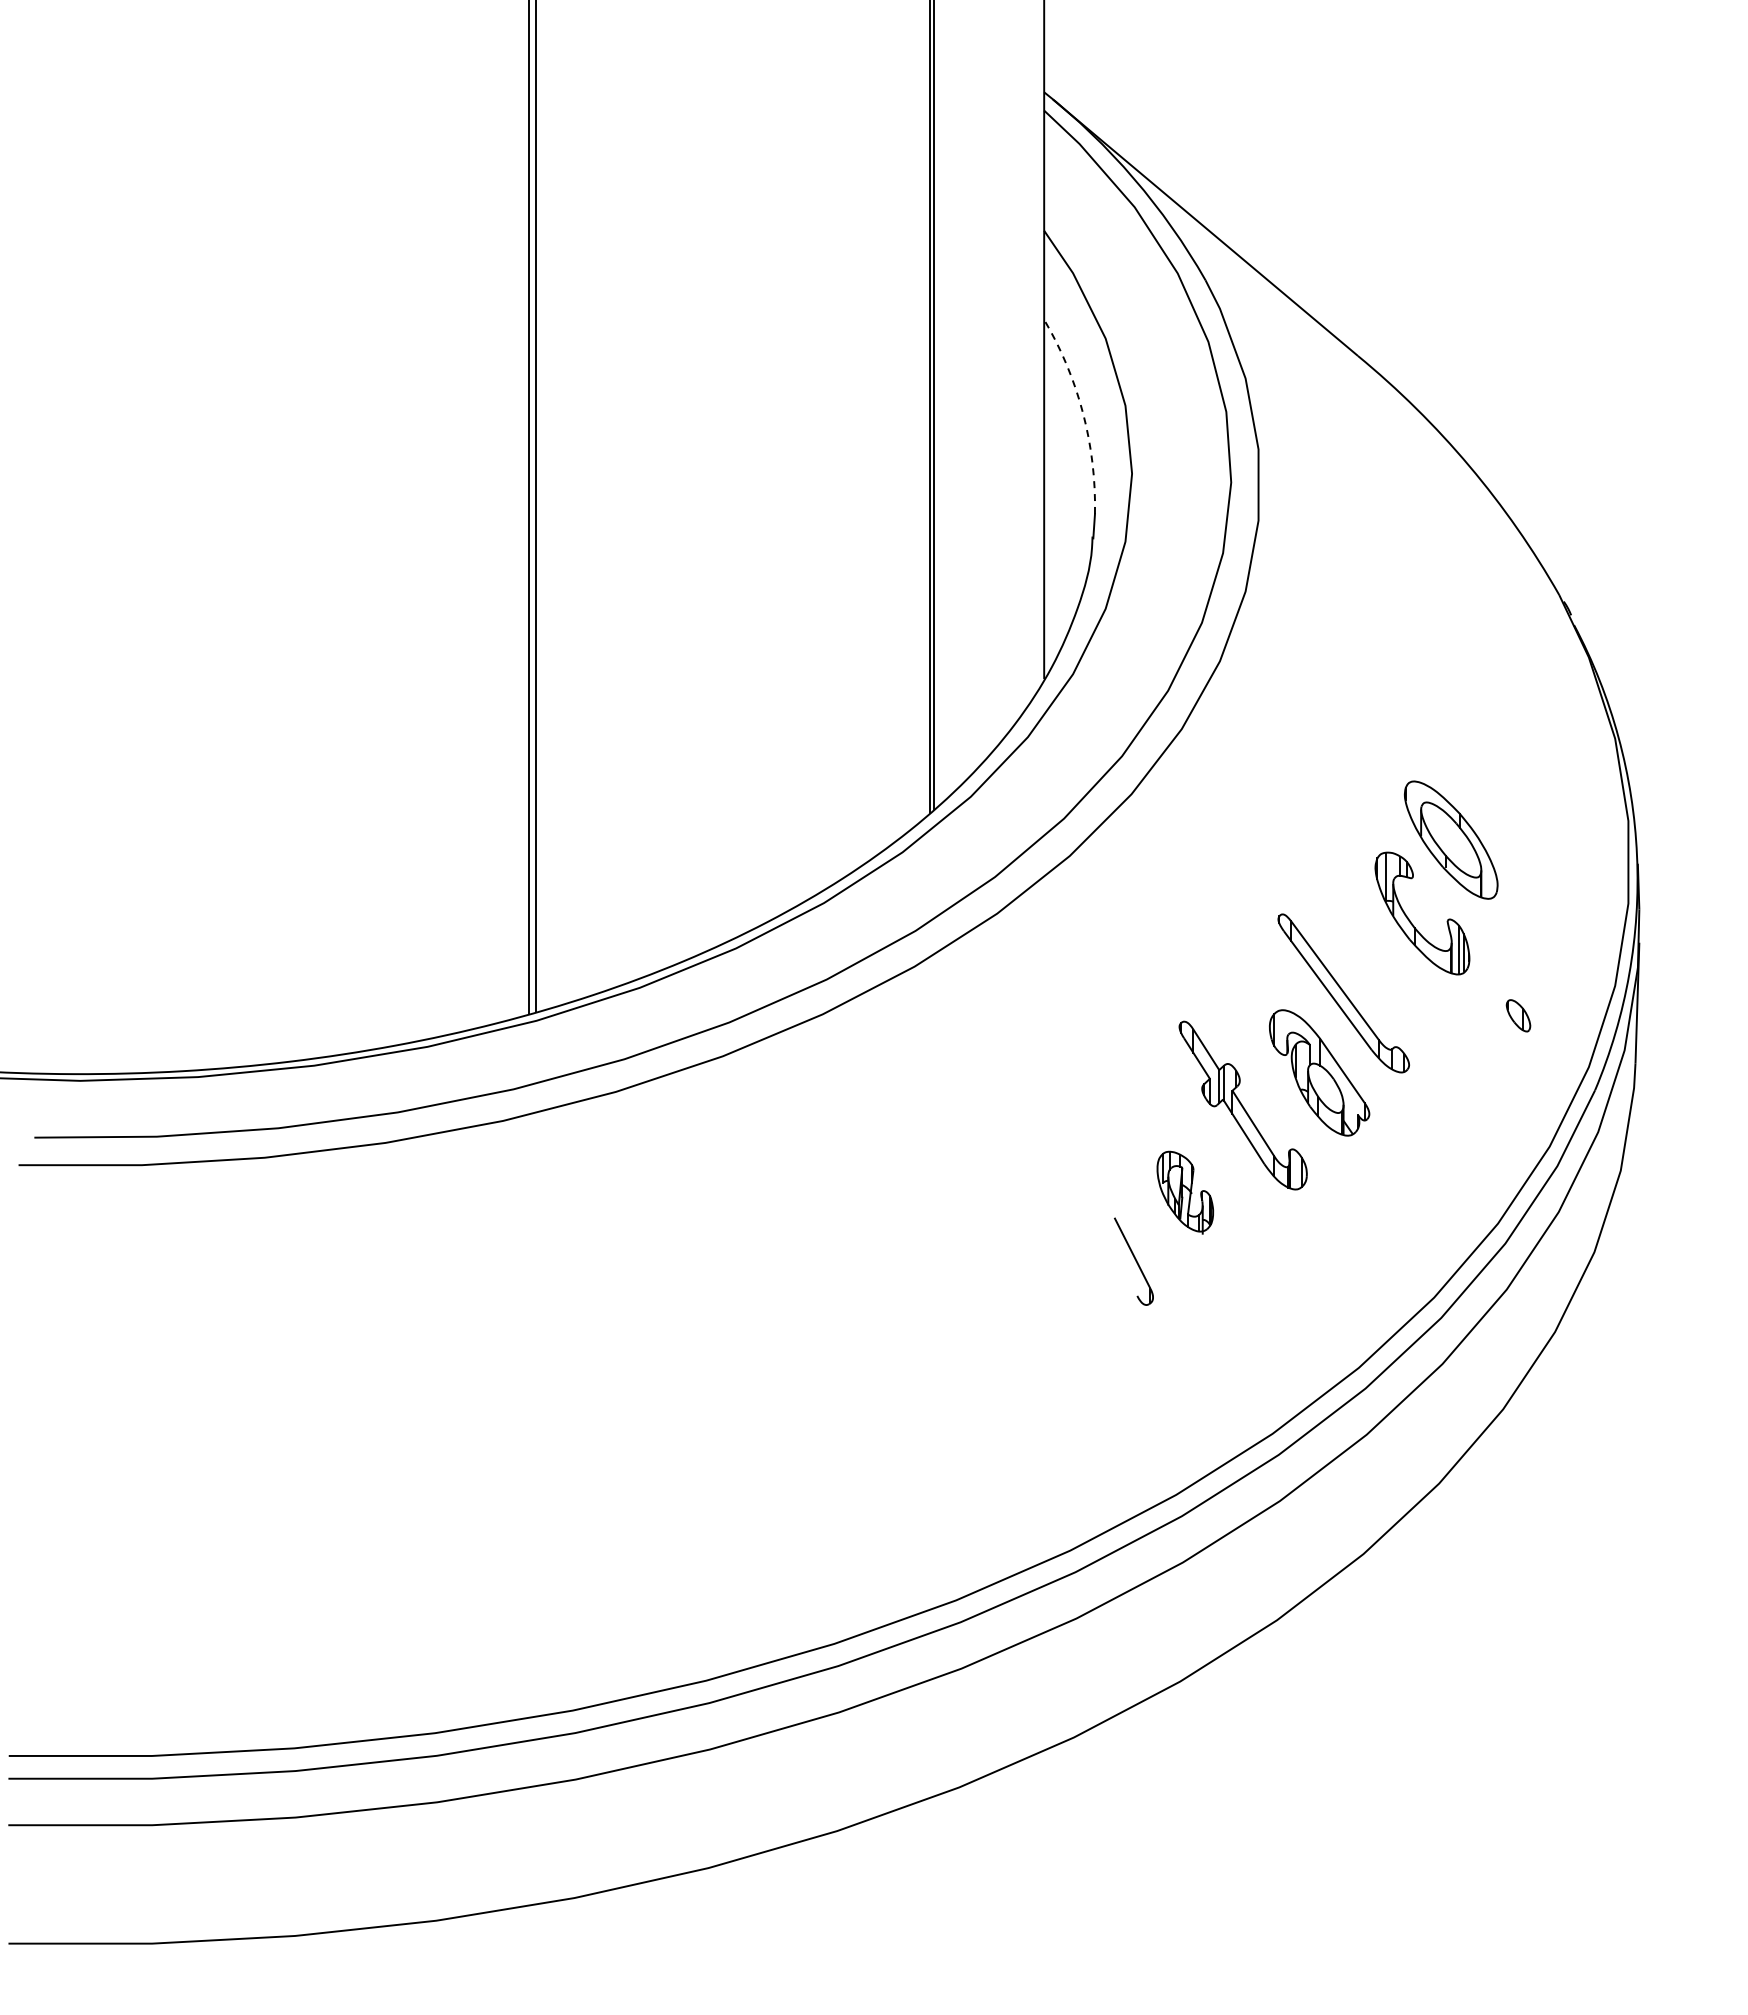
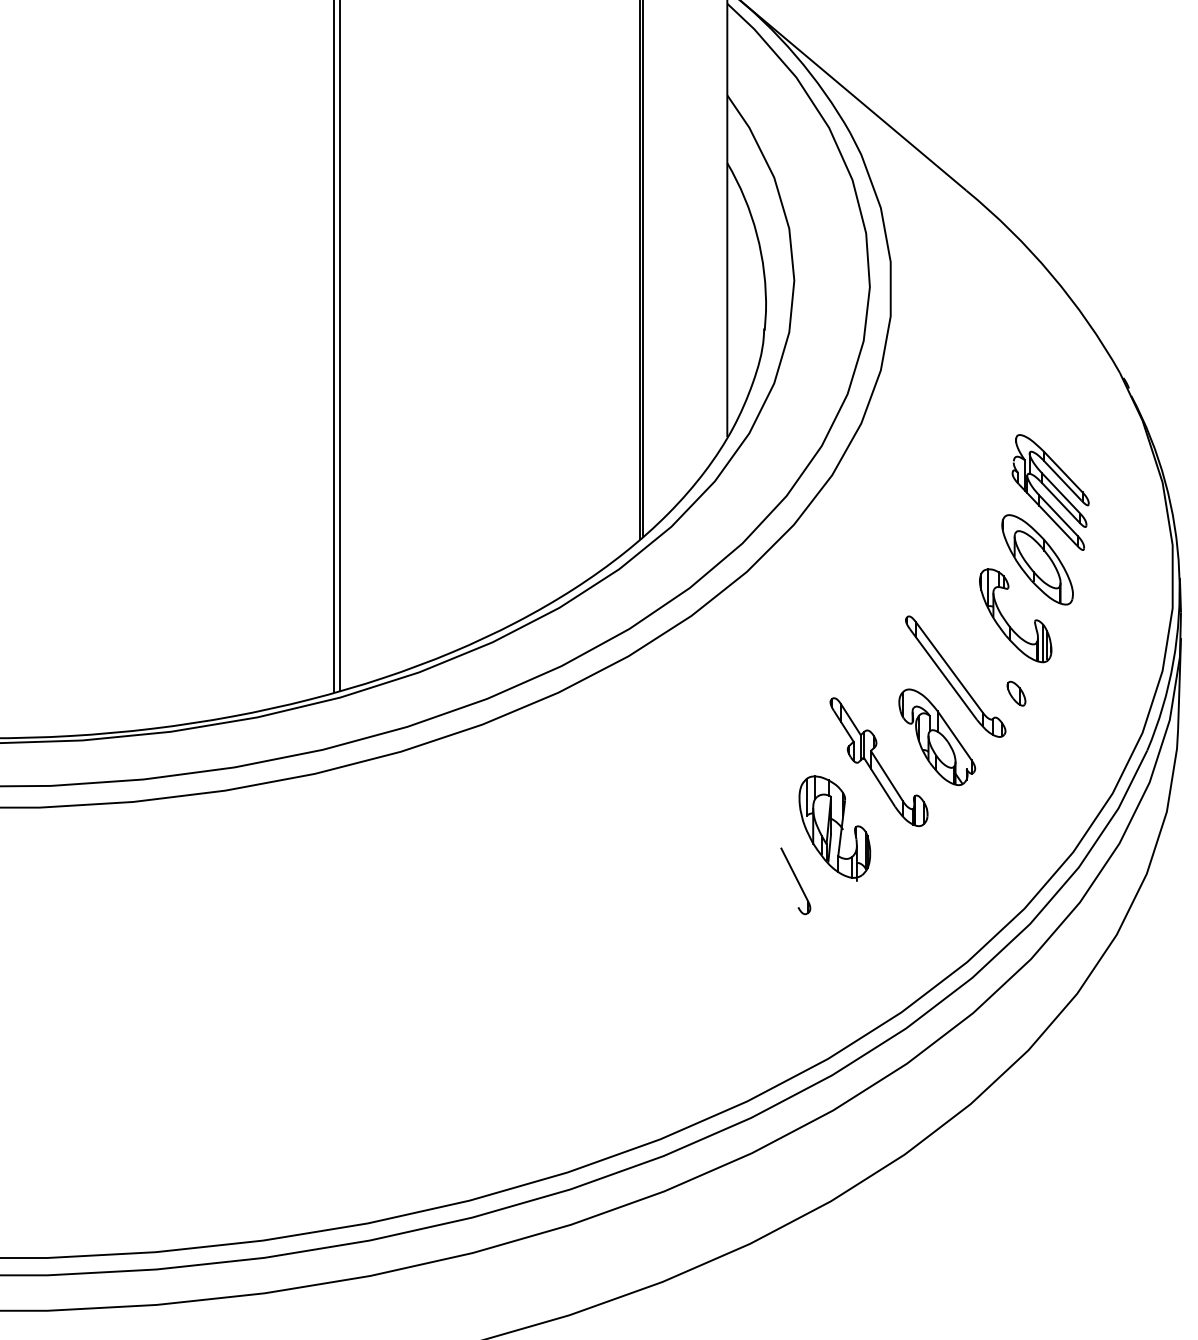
arc: (1083, 413) -> (757, 234), dashed -> solid
part: (1468, 751) -> (1050, 492), added
part: (1518, 1015) -> (1016, 693), moved
part: (1185, 1192) -> (835, 828), size x1.67

